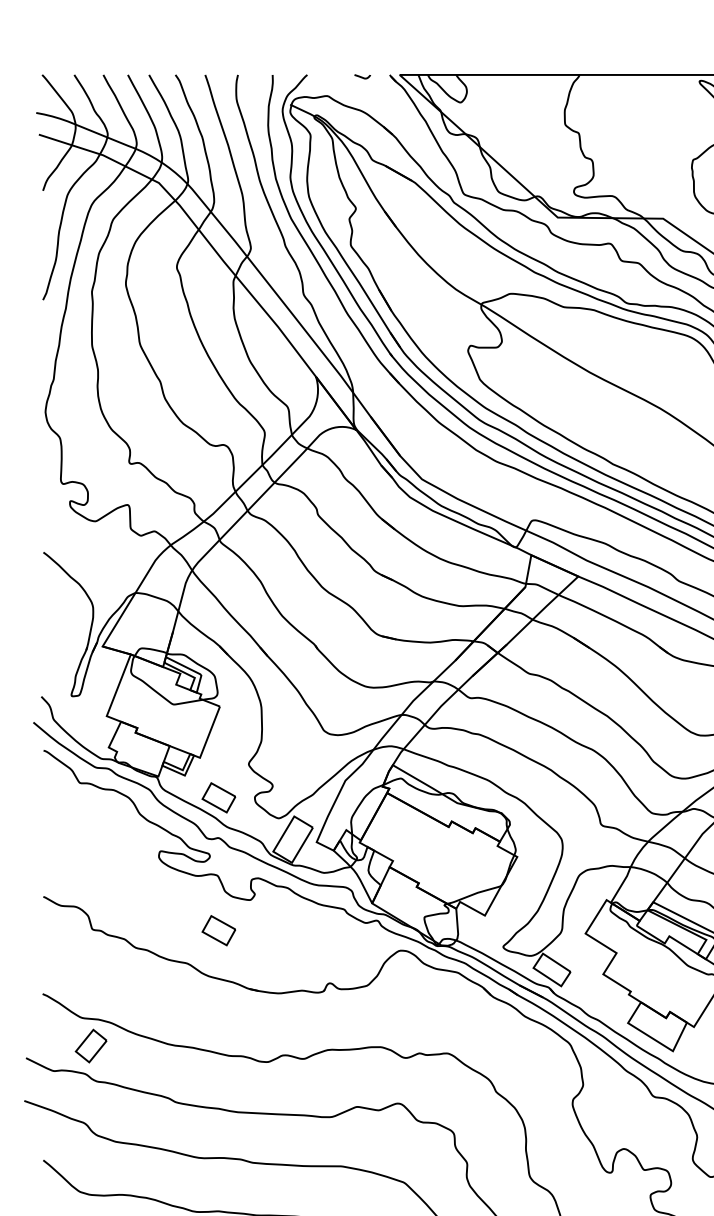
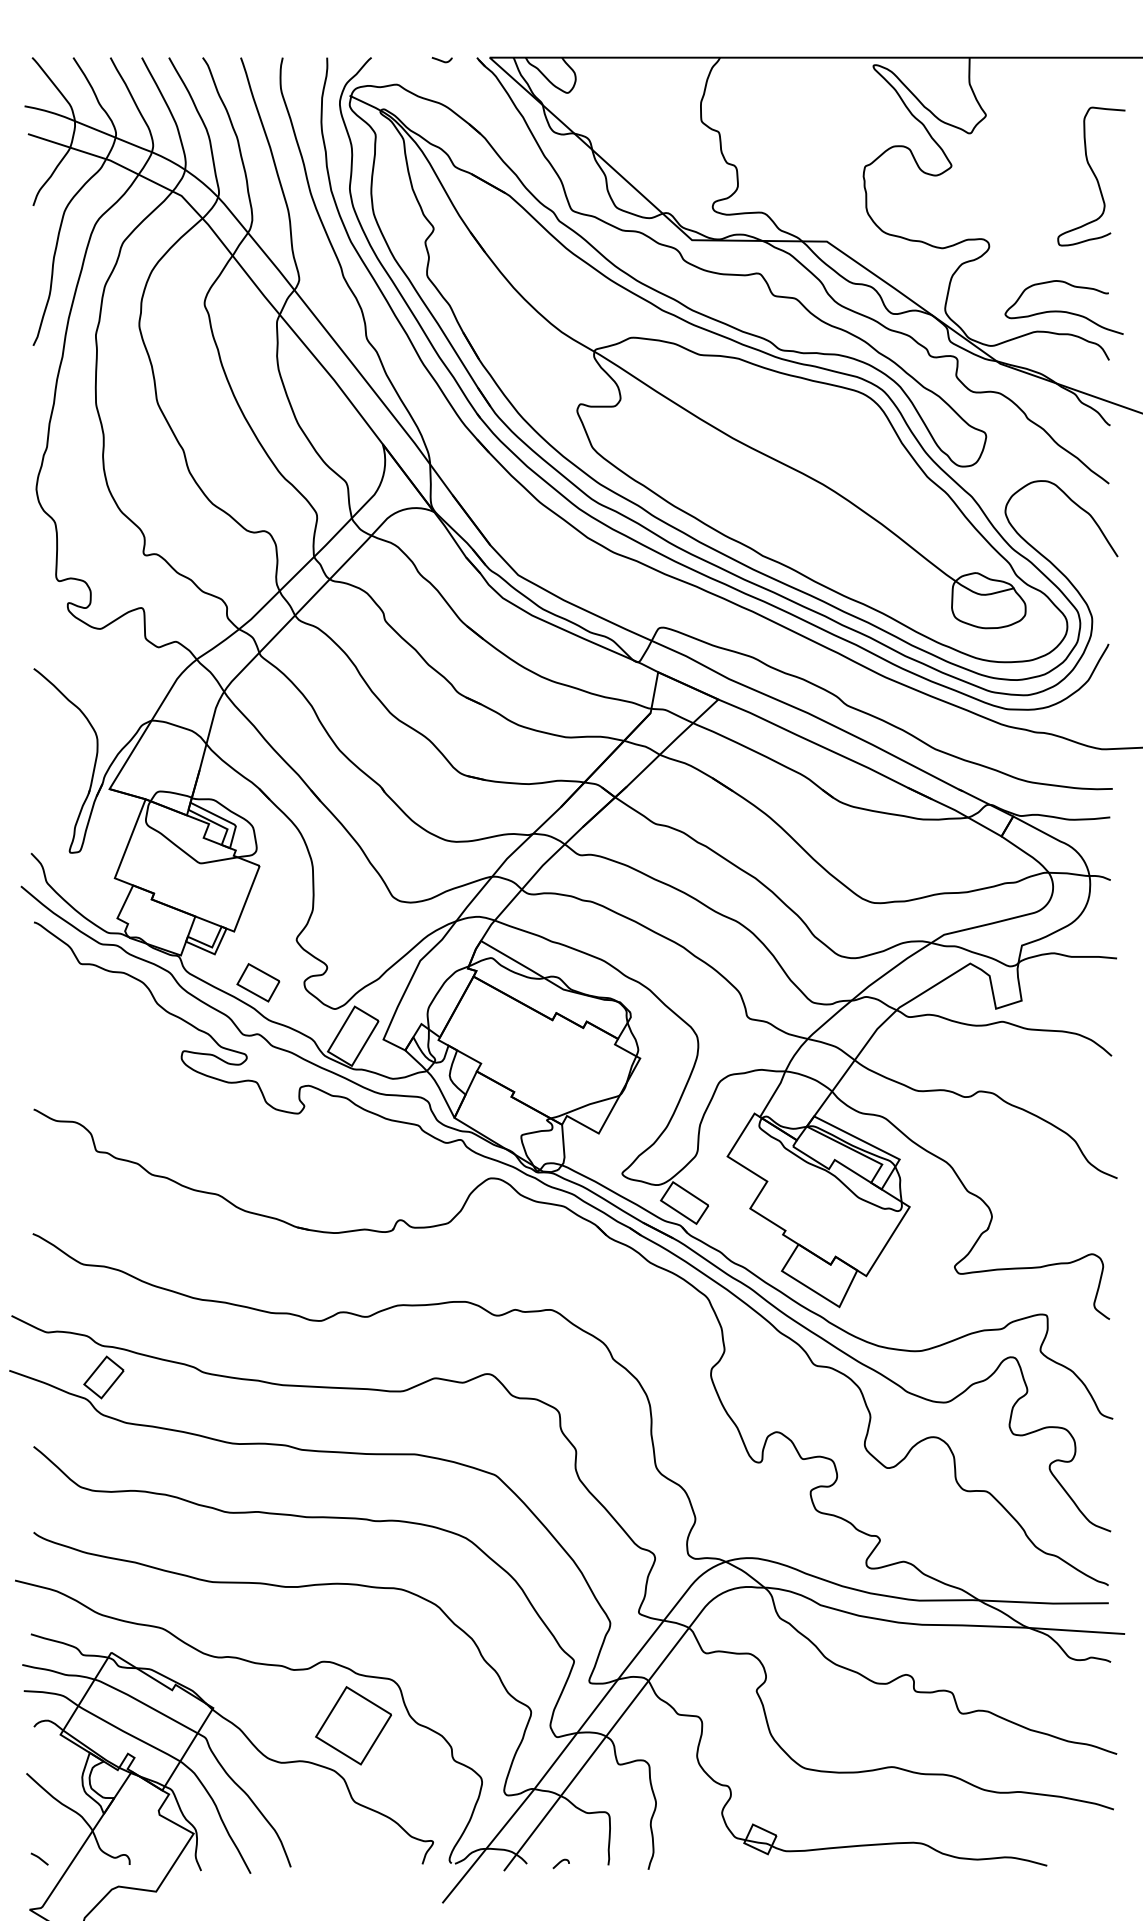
part: (219, 930) -> (258, 1152), removed
part: (90, 1046) -> (103, 1377), moved

